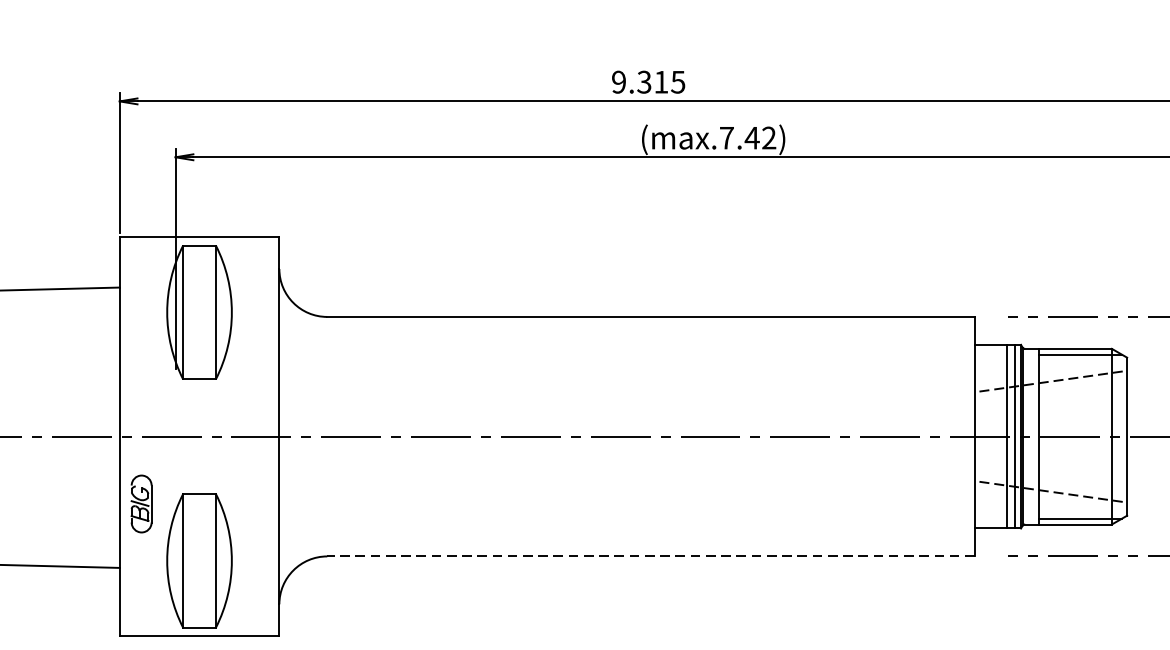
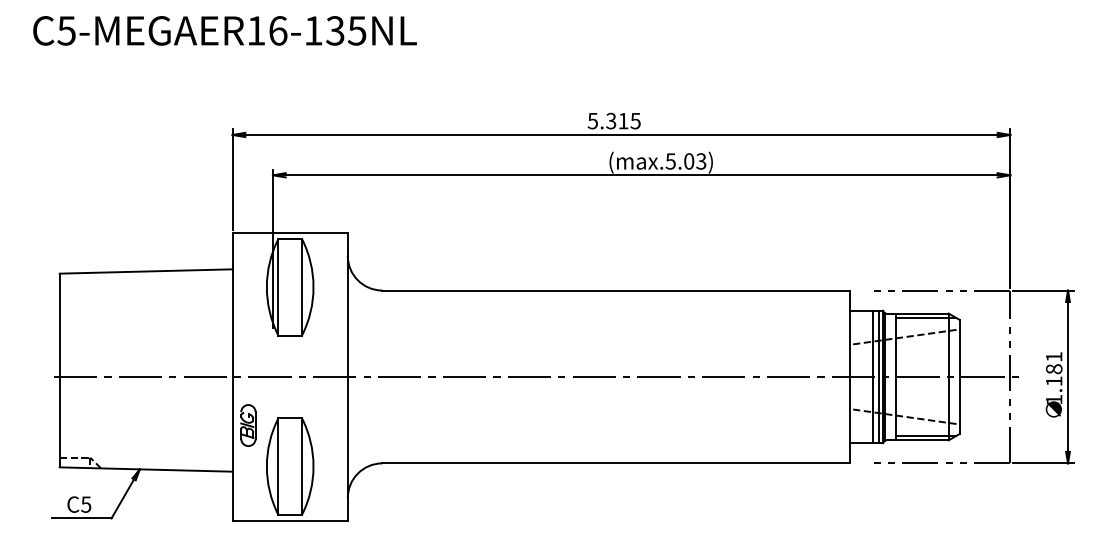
text: (618, 81) -> (592, 120), 9.315 -> 5.315
text: (747, 138) -> (685, 161), (max.7.42) -> (max.5.03)
line: (651, 556) -> (616, 463), dashed -> solid

